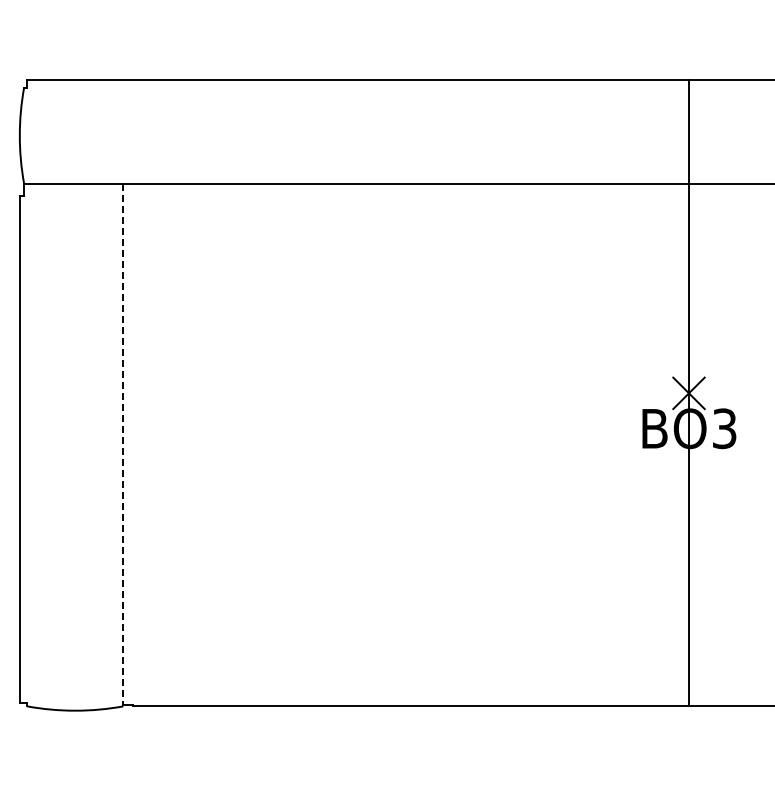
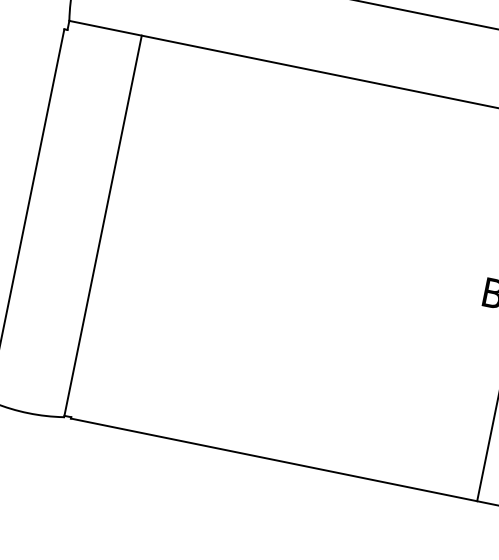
line: (123, 445) -> (103, 226), dashed -> solid

